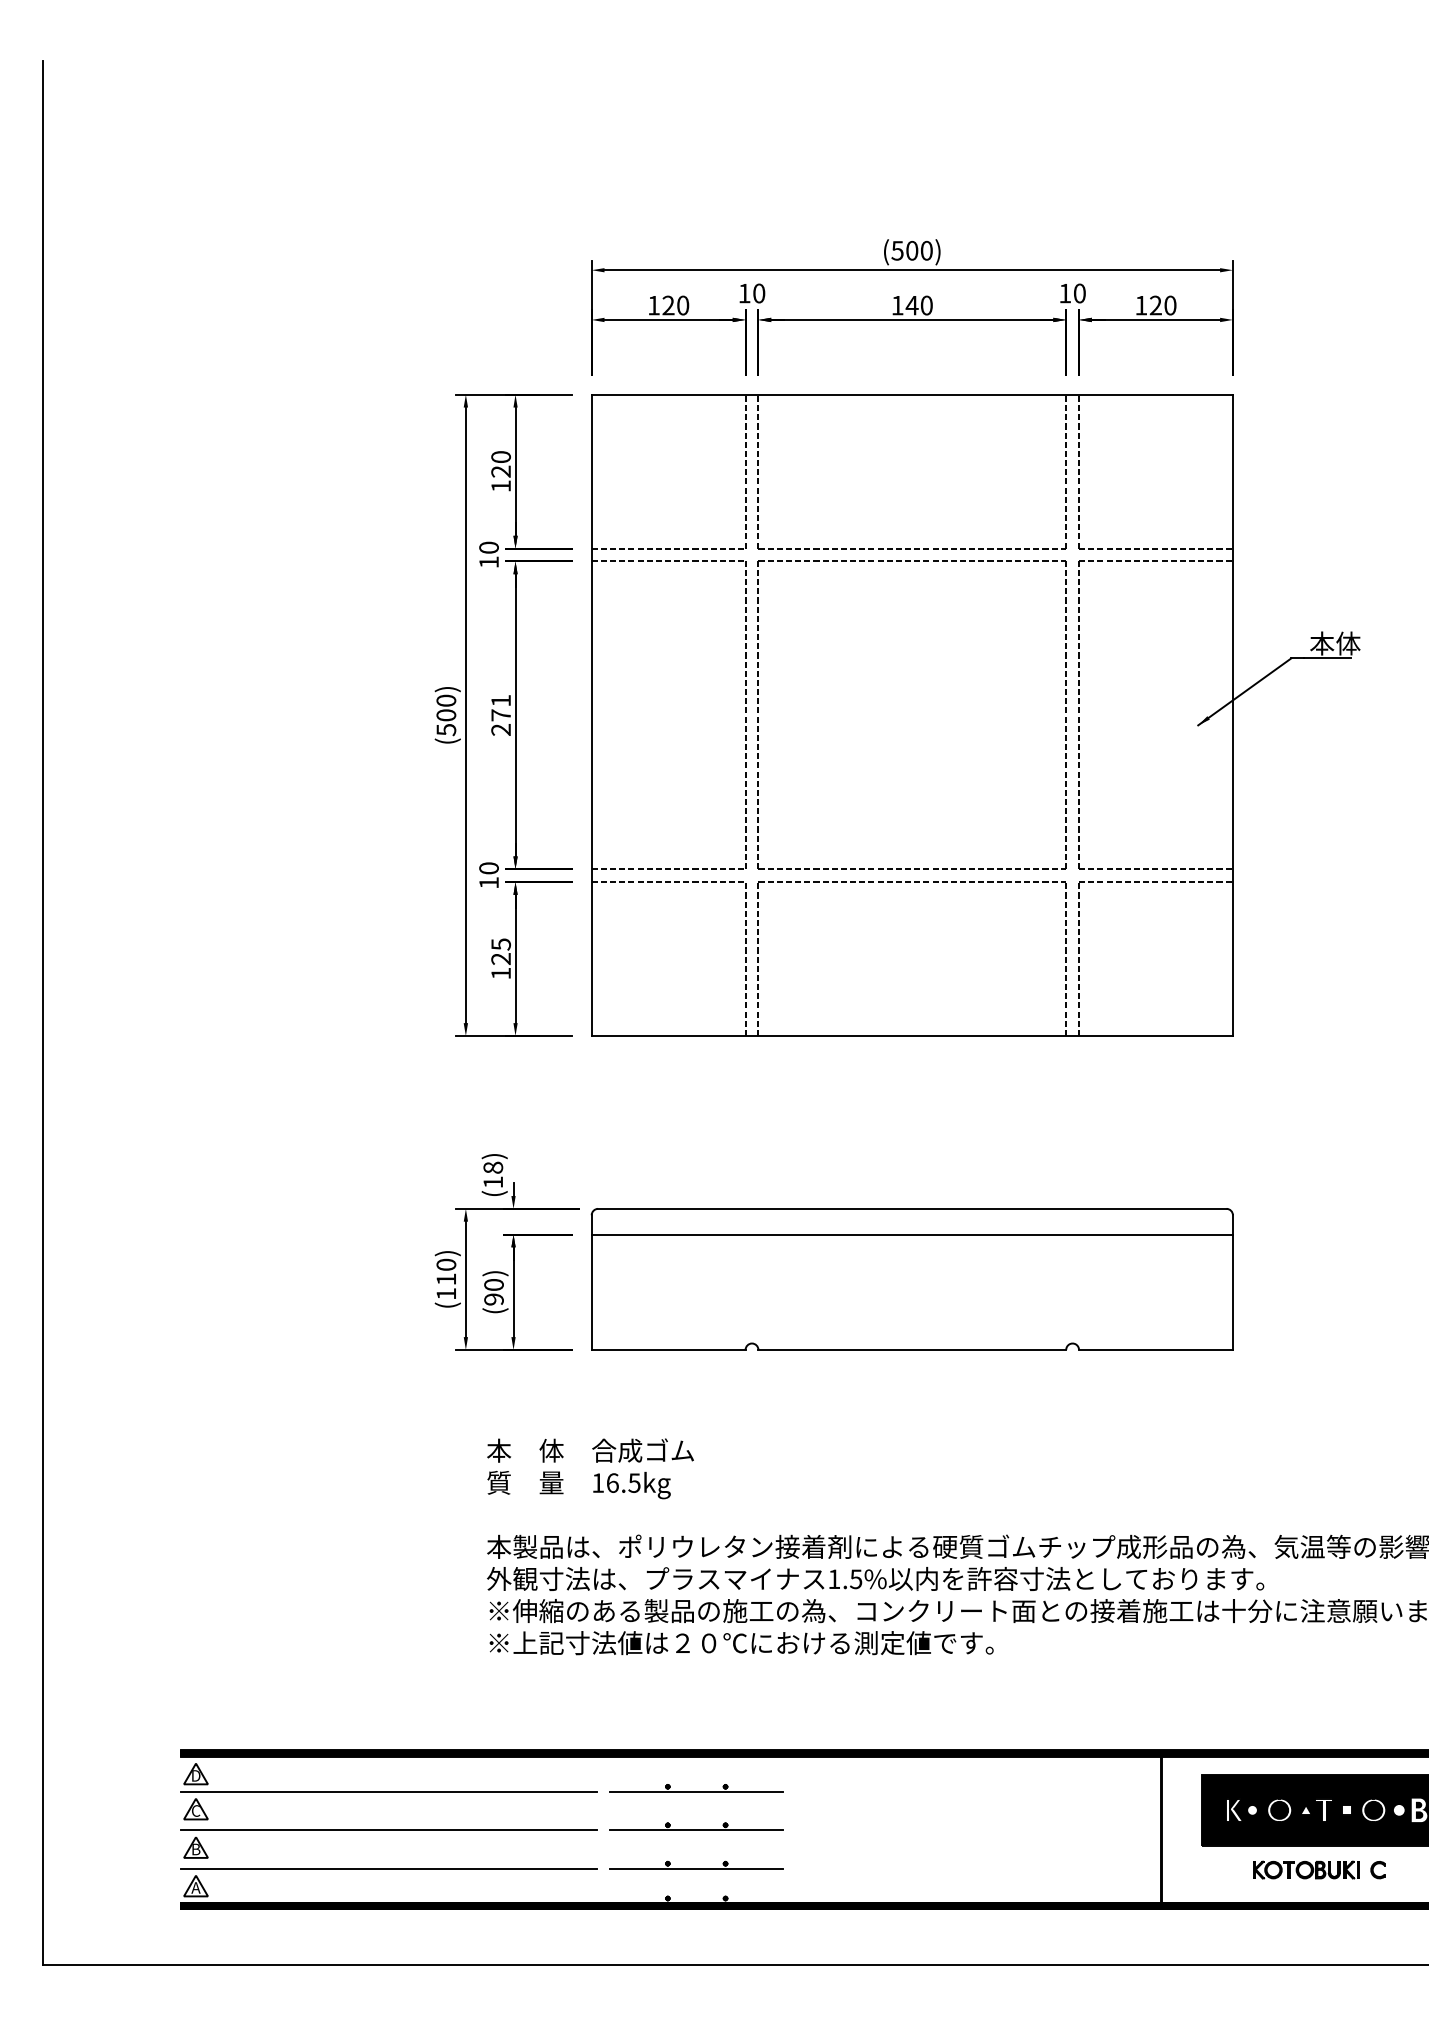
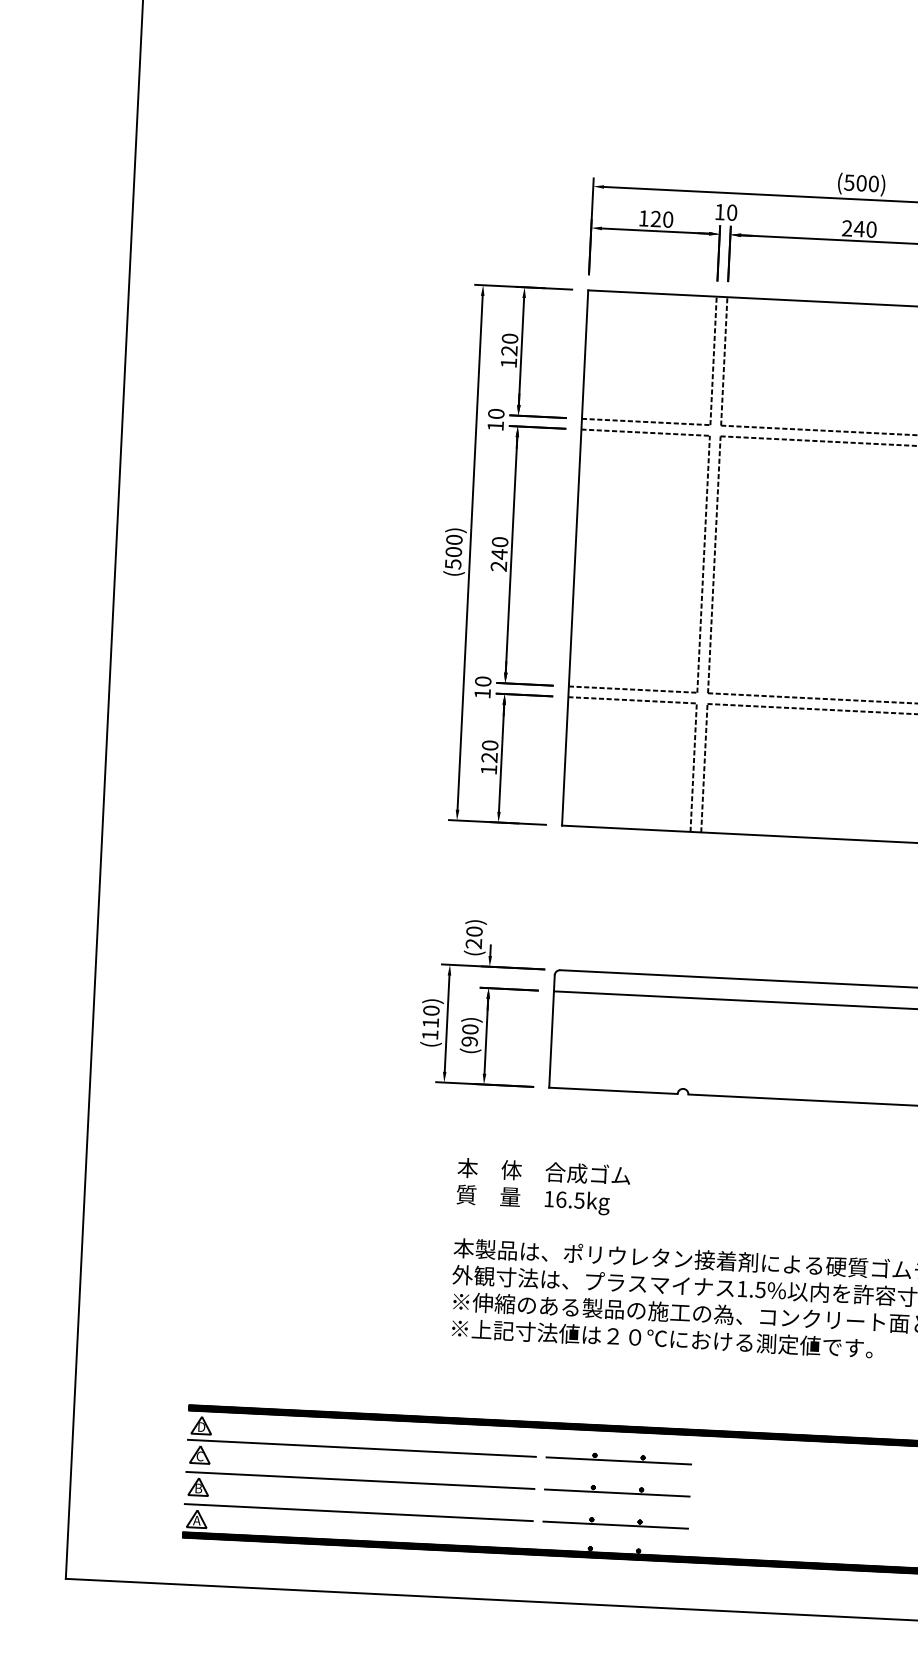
text: (897, 305) -> (847, 228), 140 -> 240
text: (500, 707) -> (499, 547), 271 -> 240
text: (500, 944) -> (489, 745), 125 -> 120
text: (492, 1174) -> (473, 937), (18) -> (20)

